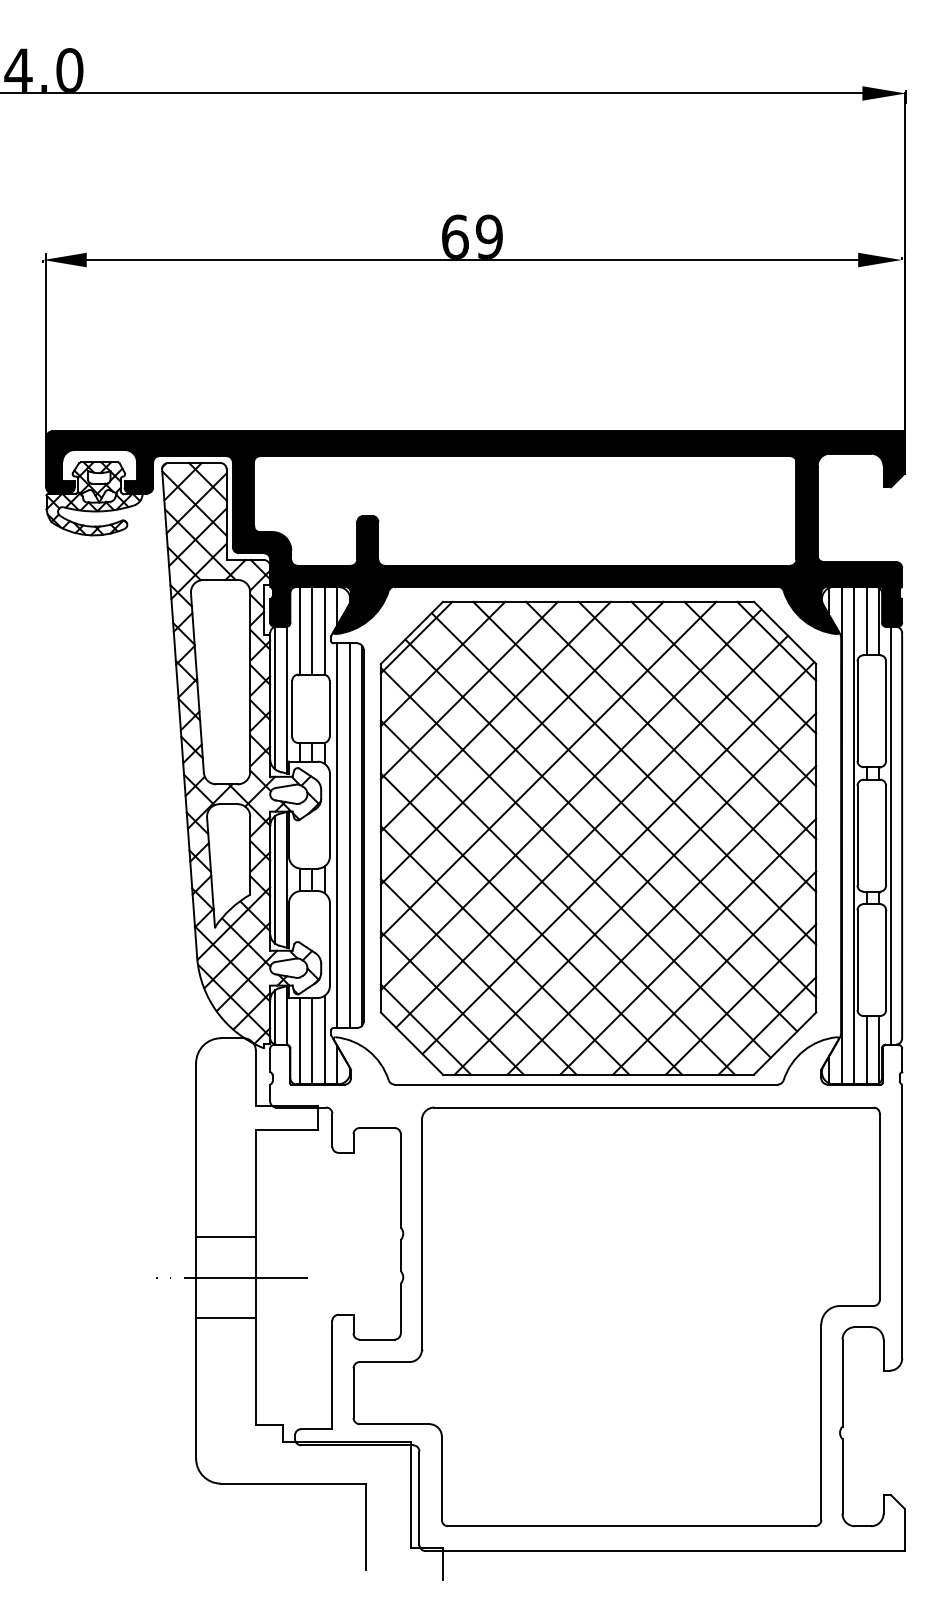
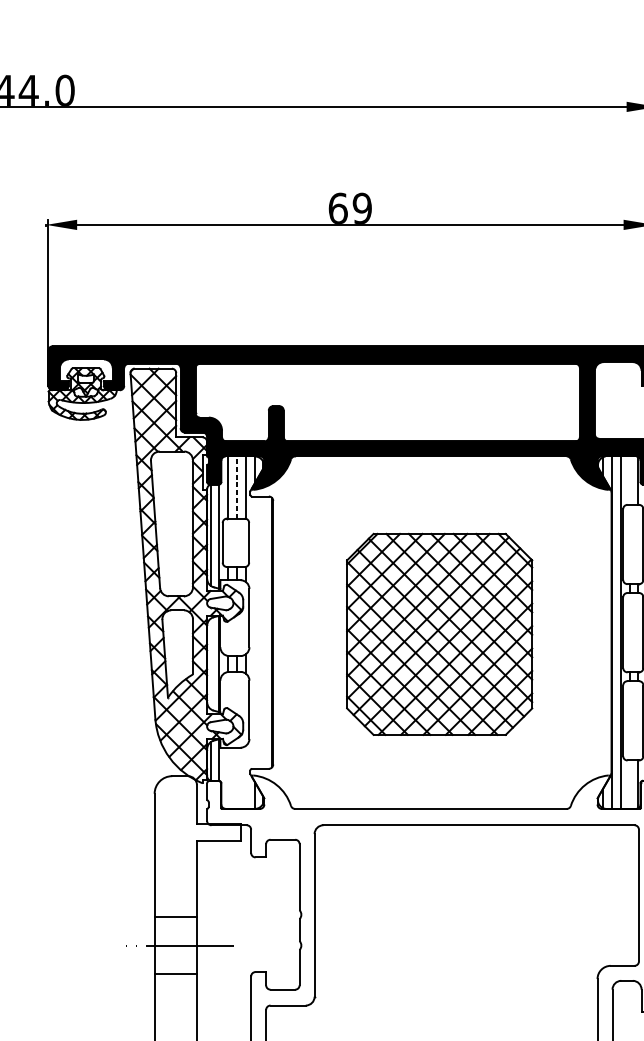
line: (866, 620) -> (629, 480), removed
line: (312, 630) -> (237, 487), solid -> dashed
line: (337, 835) -> (254, 632), removed
line: (349, 835) -> (263, 632), removed
part: (598, 837) -> (439, 633), size x0.6
line: (275, 879) -> (210, 663), removed
line: (324, 1039) -> (245, 777), removed
line: (299, 1041) -> (227, 778), removed
line: (312, 1041) -> (237, 778), removed
line: (866, 1050) -> (629, 784), removed

